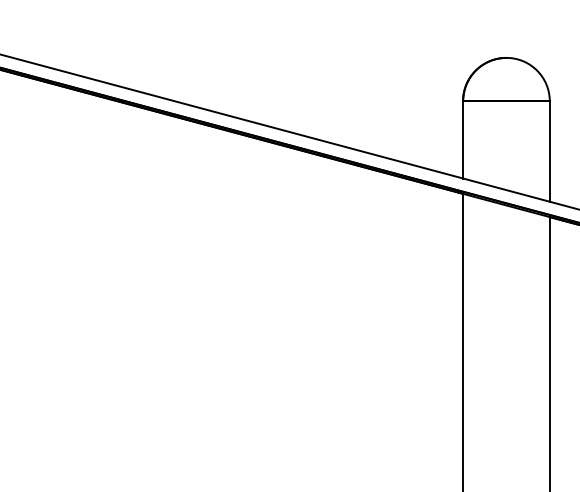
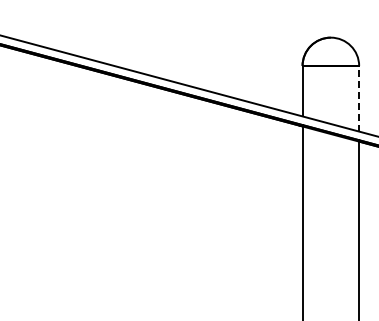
line: (550, 151) -> (359, 98), solid -> dashed

